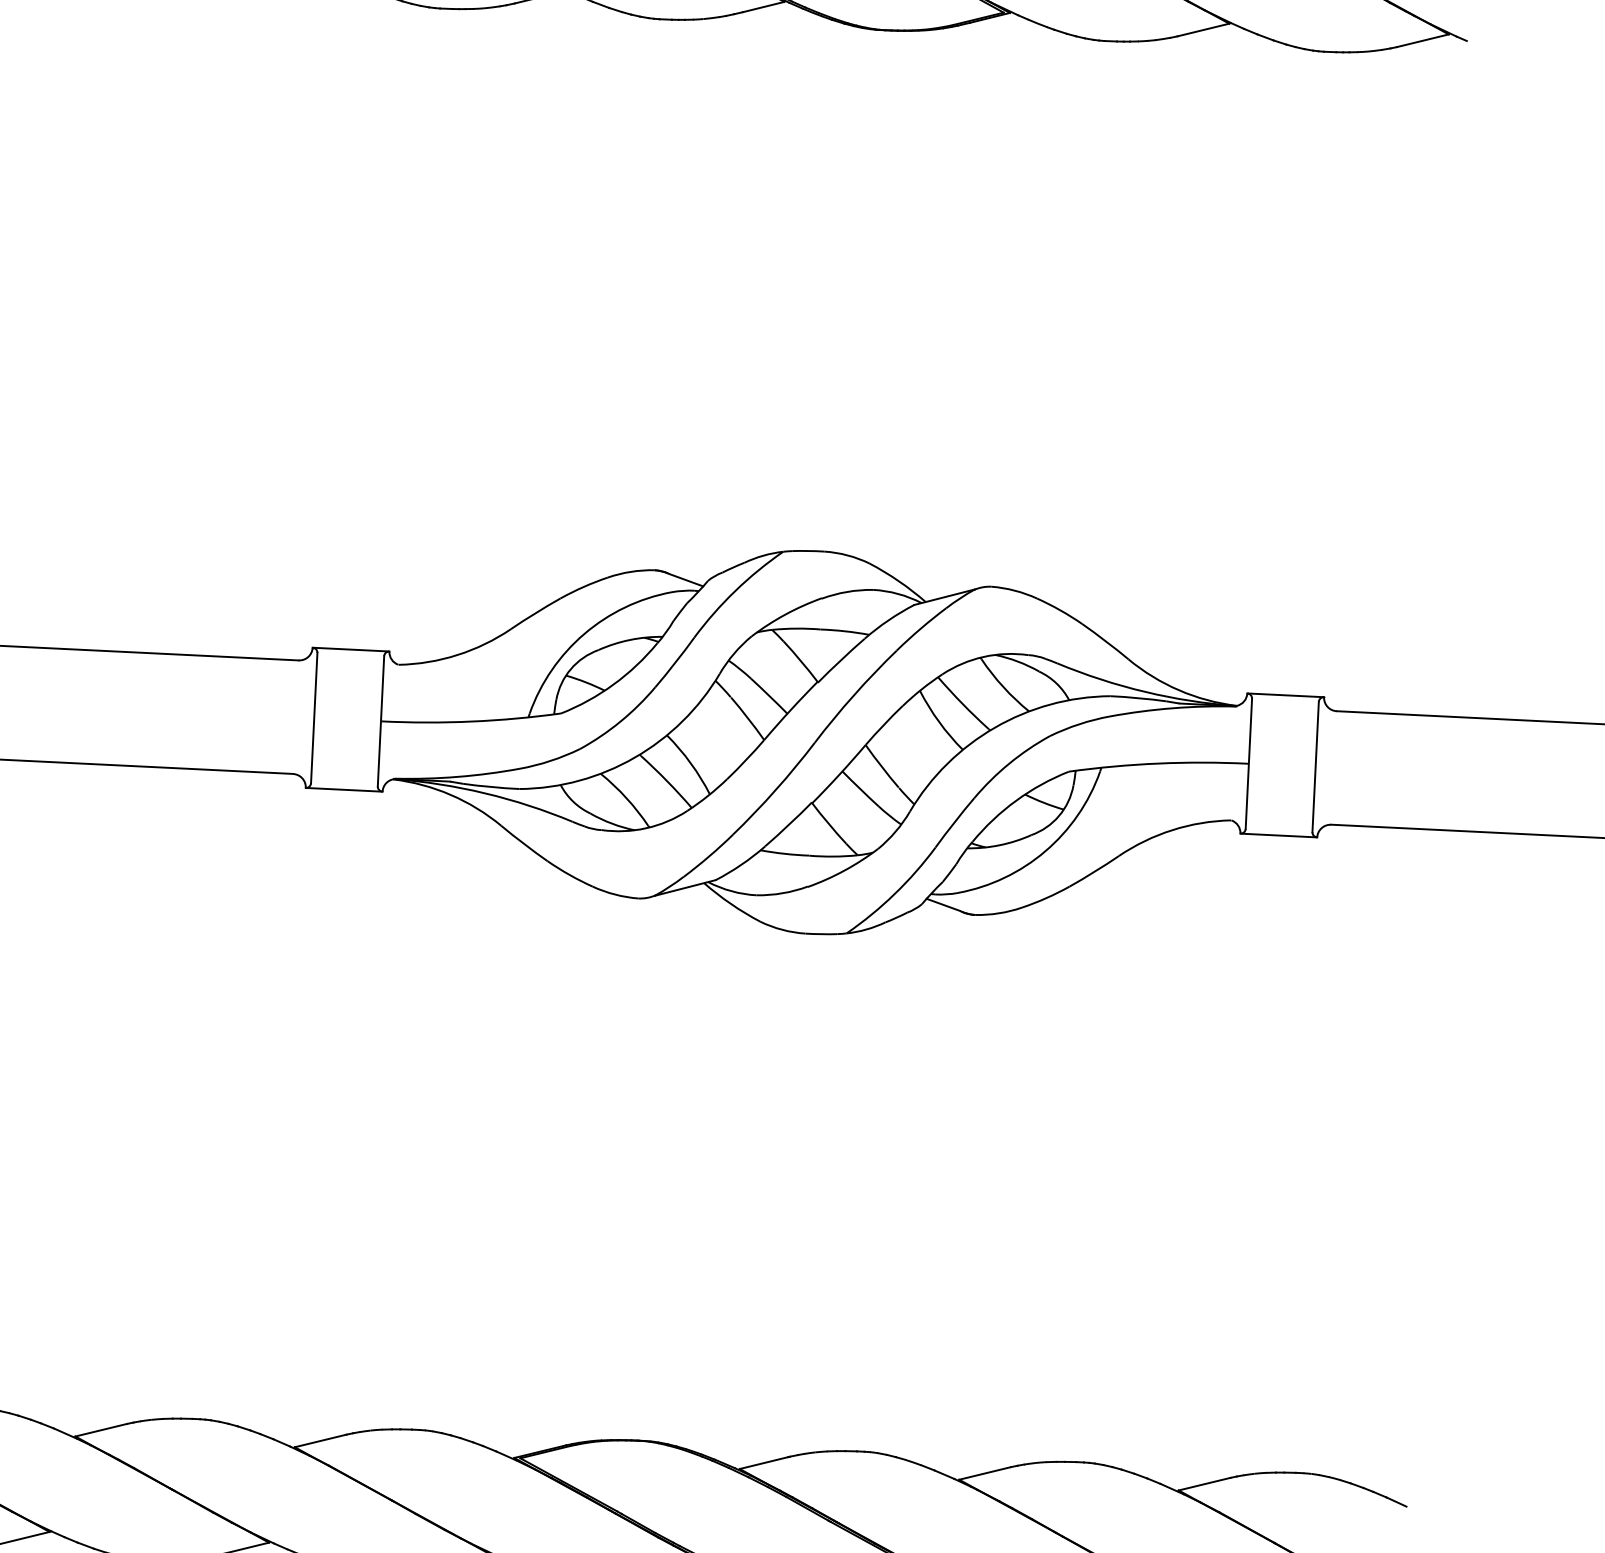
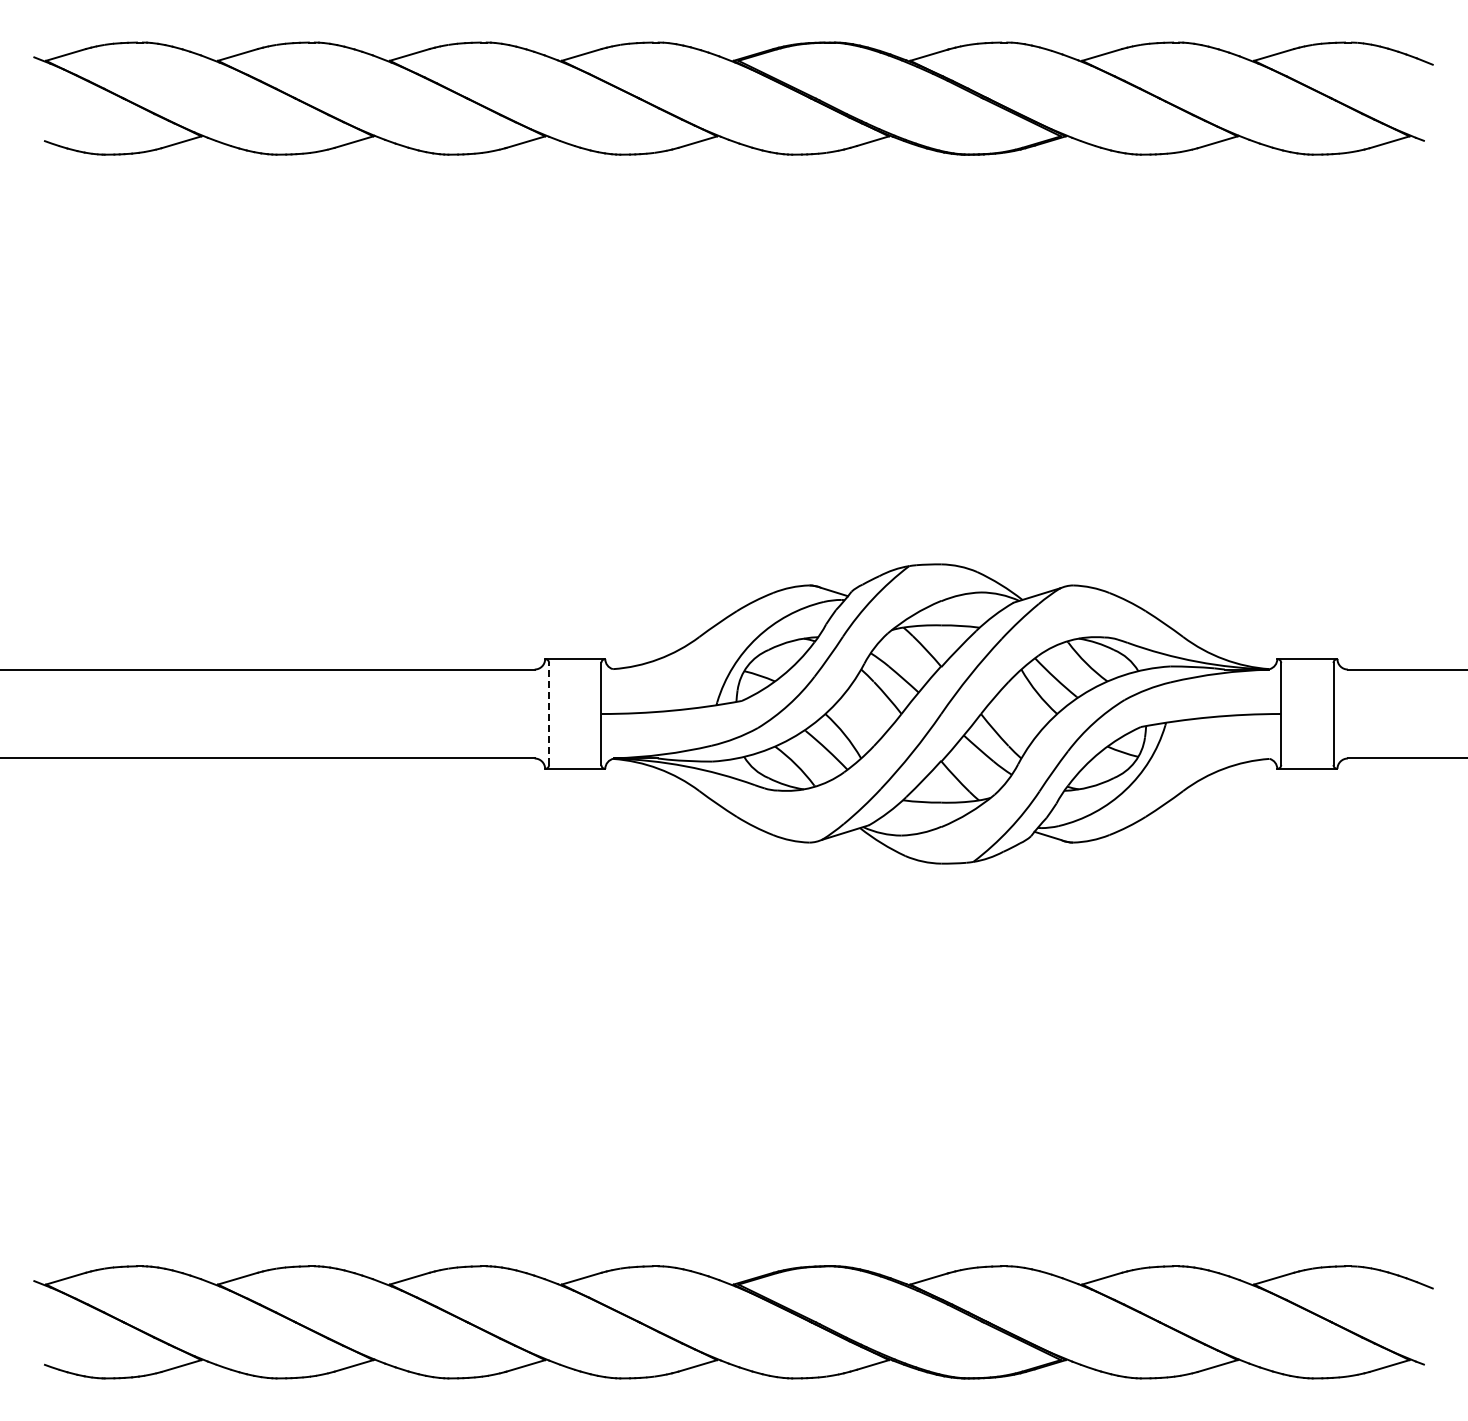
line: (314, 718) -> (549, 714), solid -> dashed

